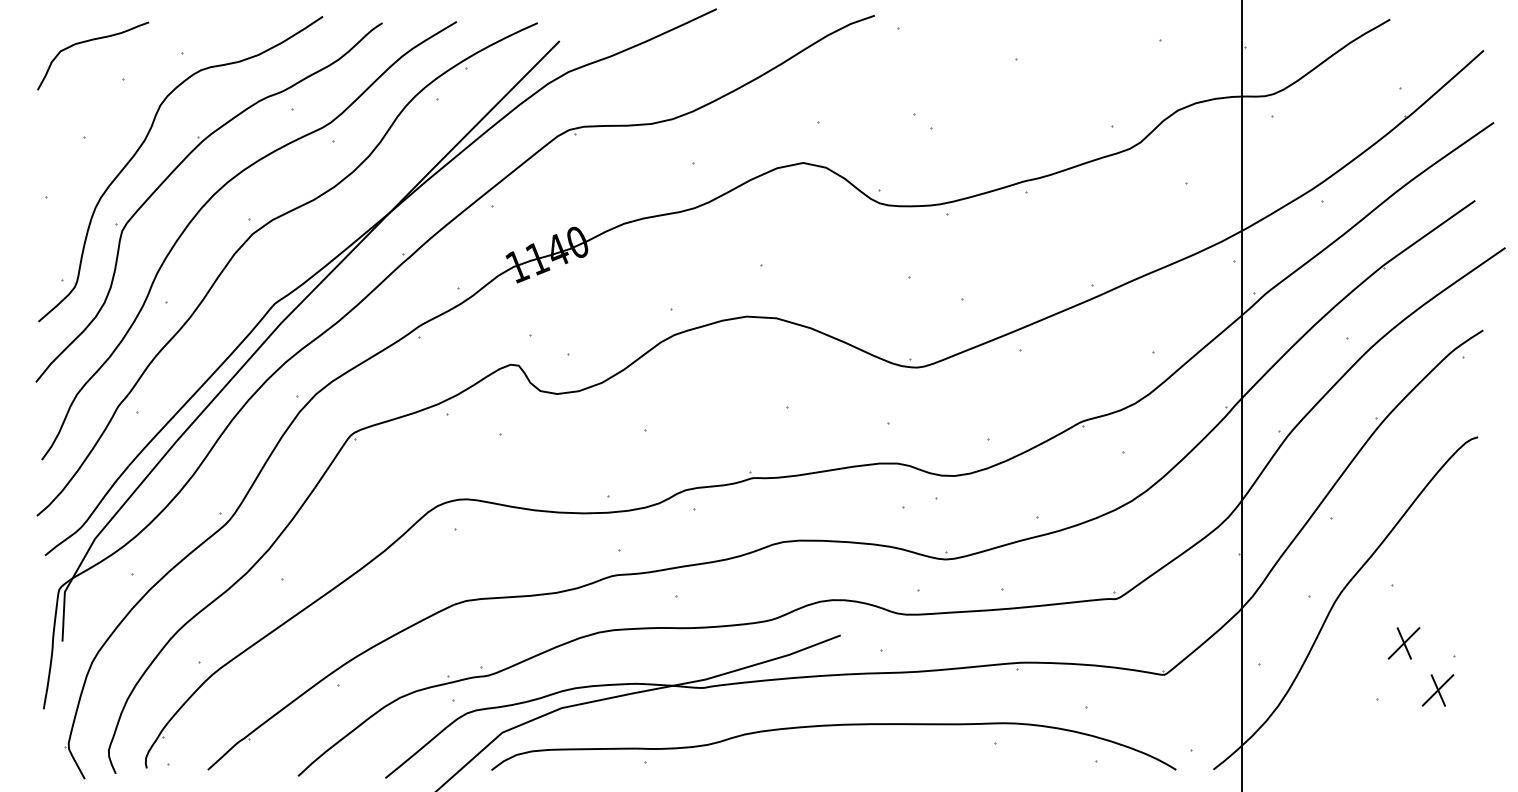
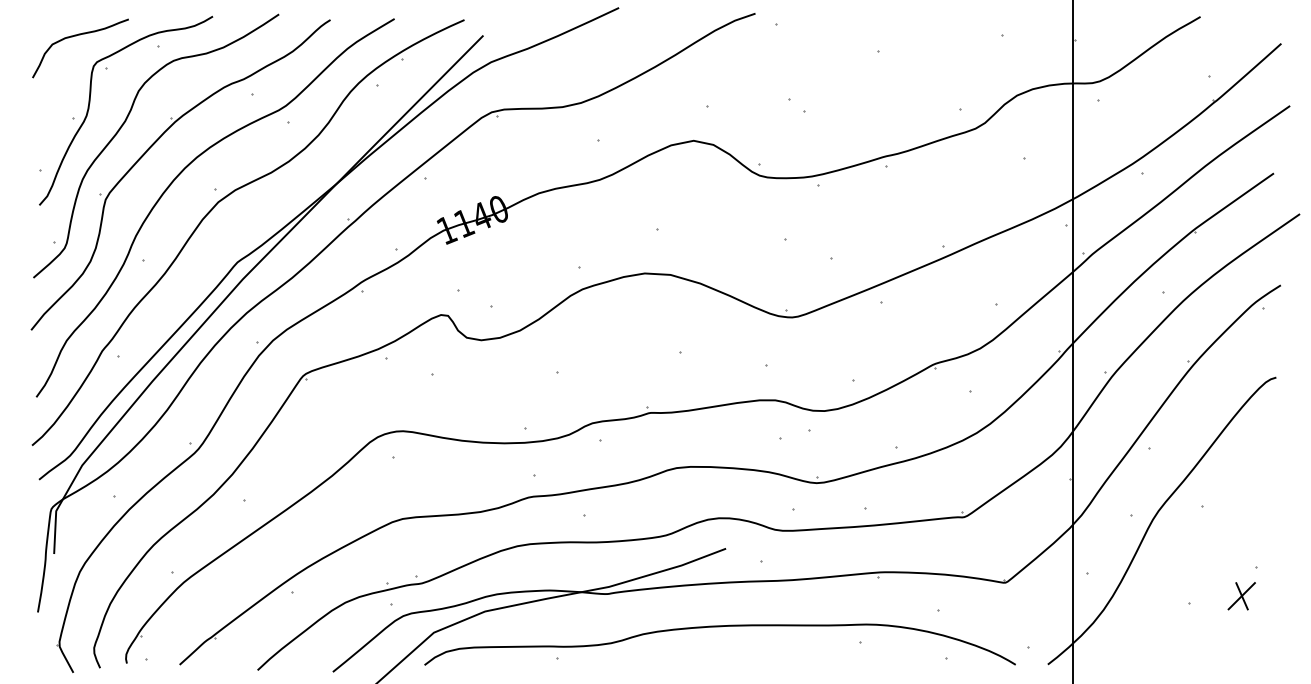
curve: (104, 119) -> (90, 103), added
part: (1403, 643) -> (1211, 555), removed

